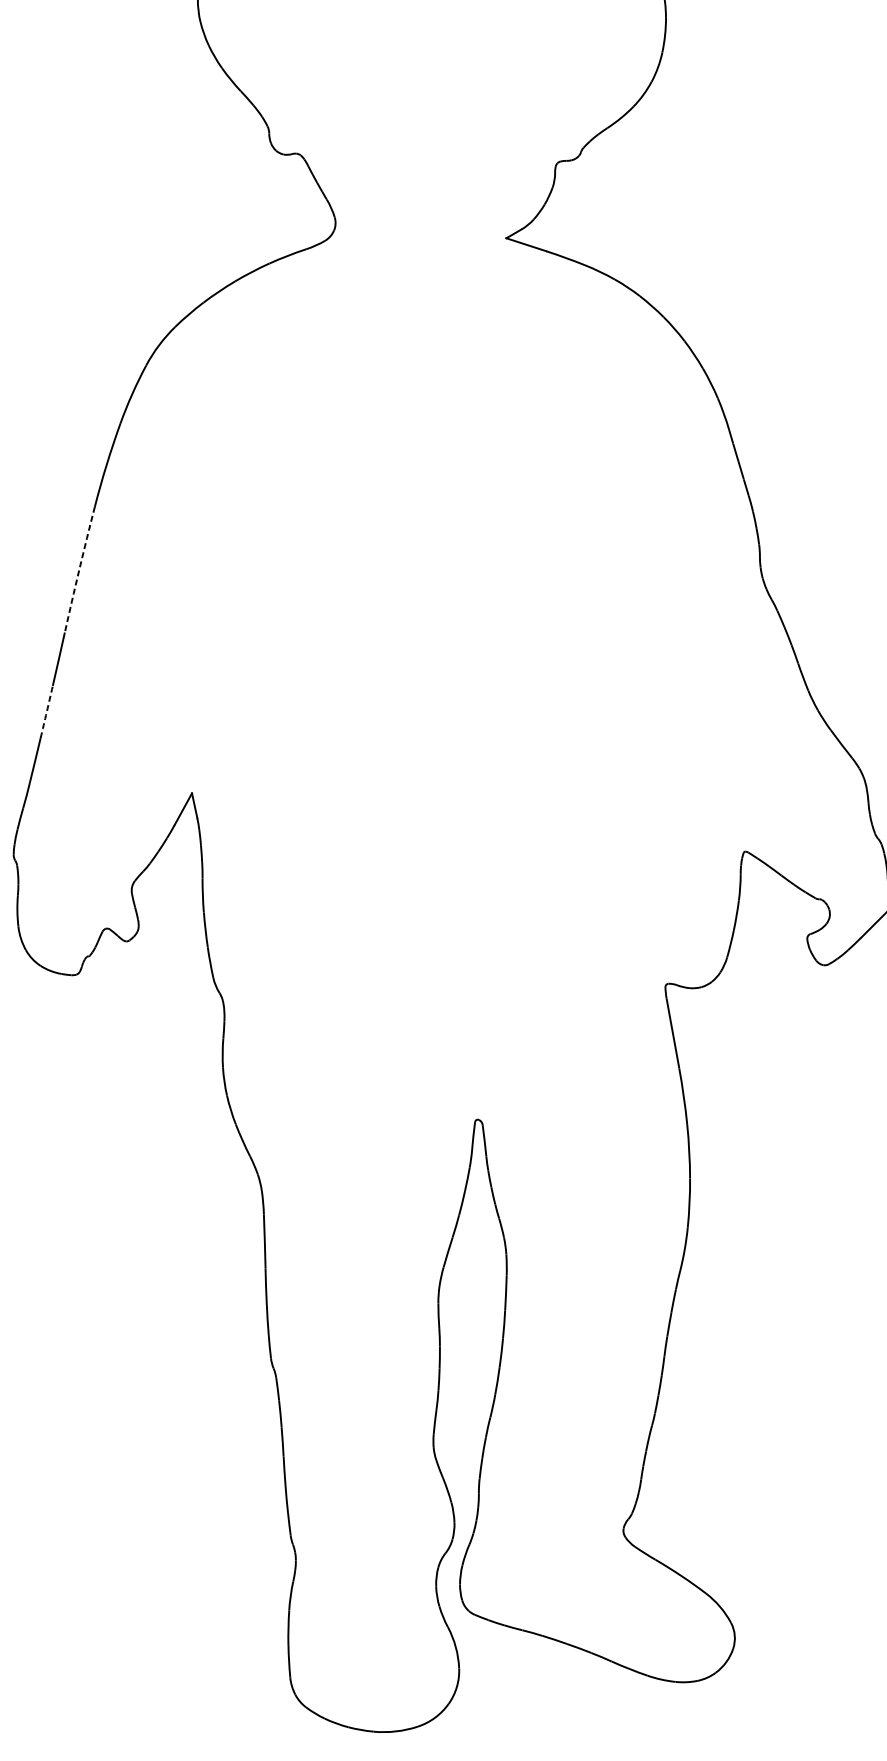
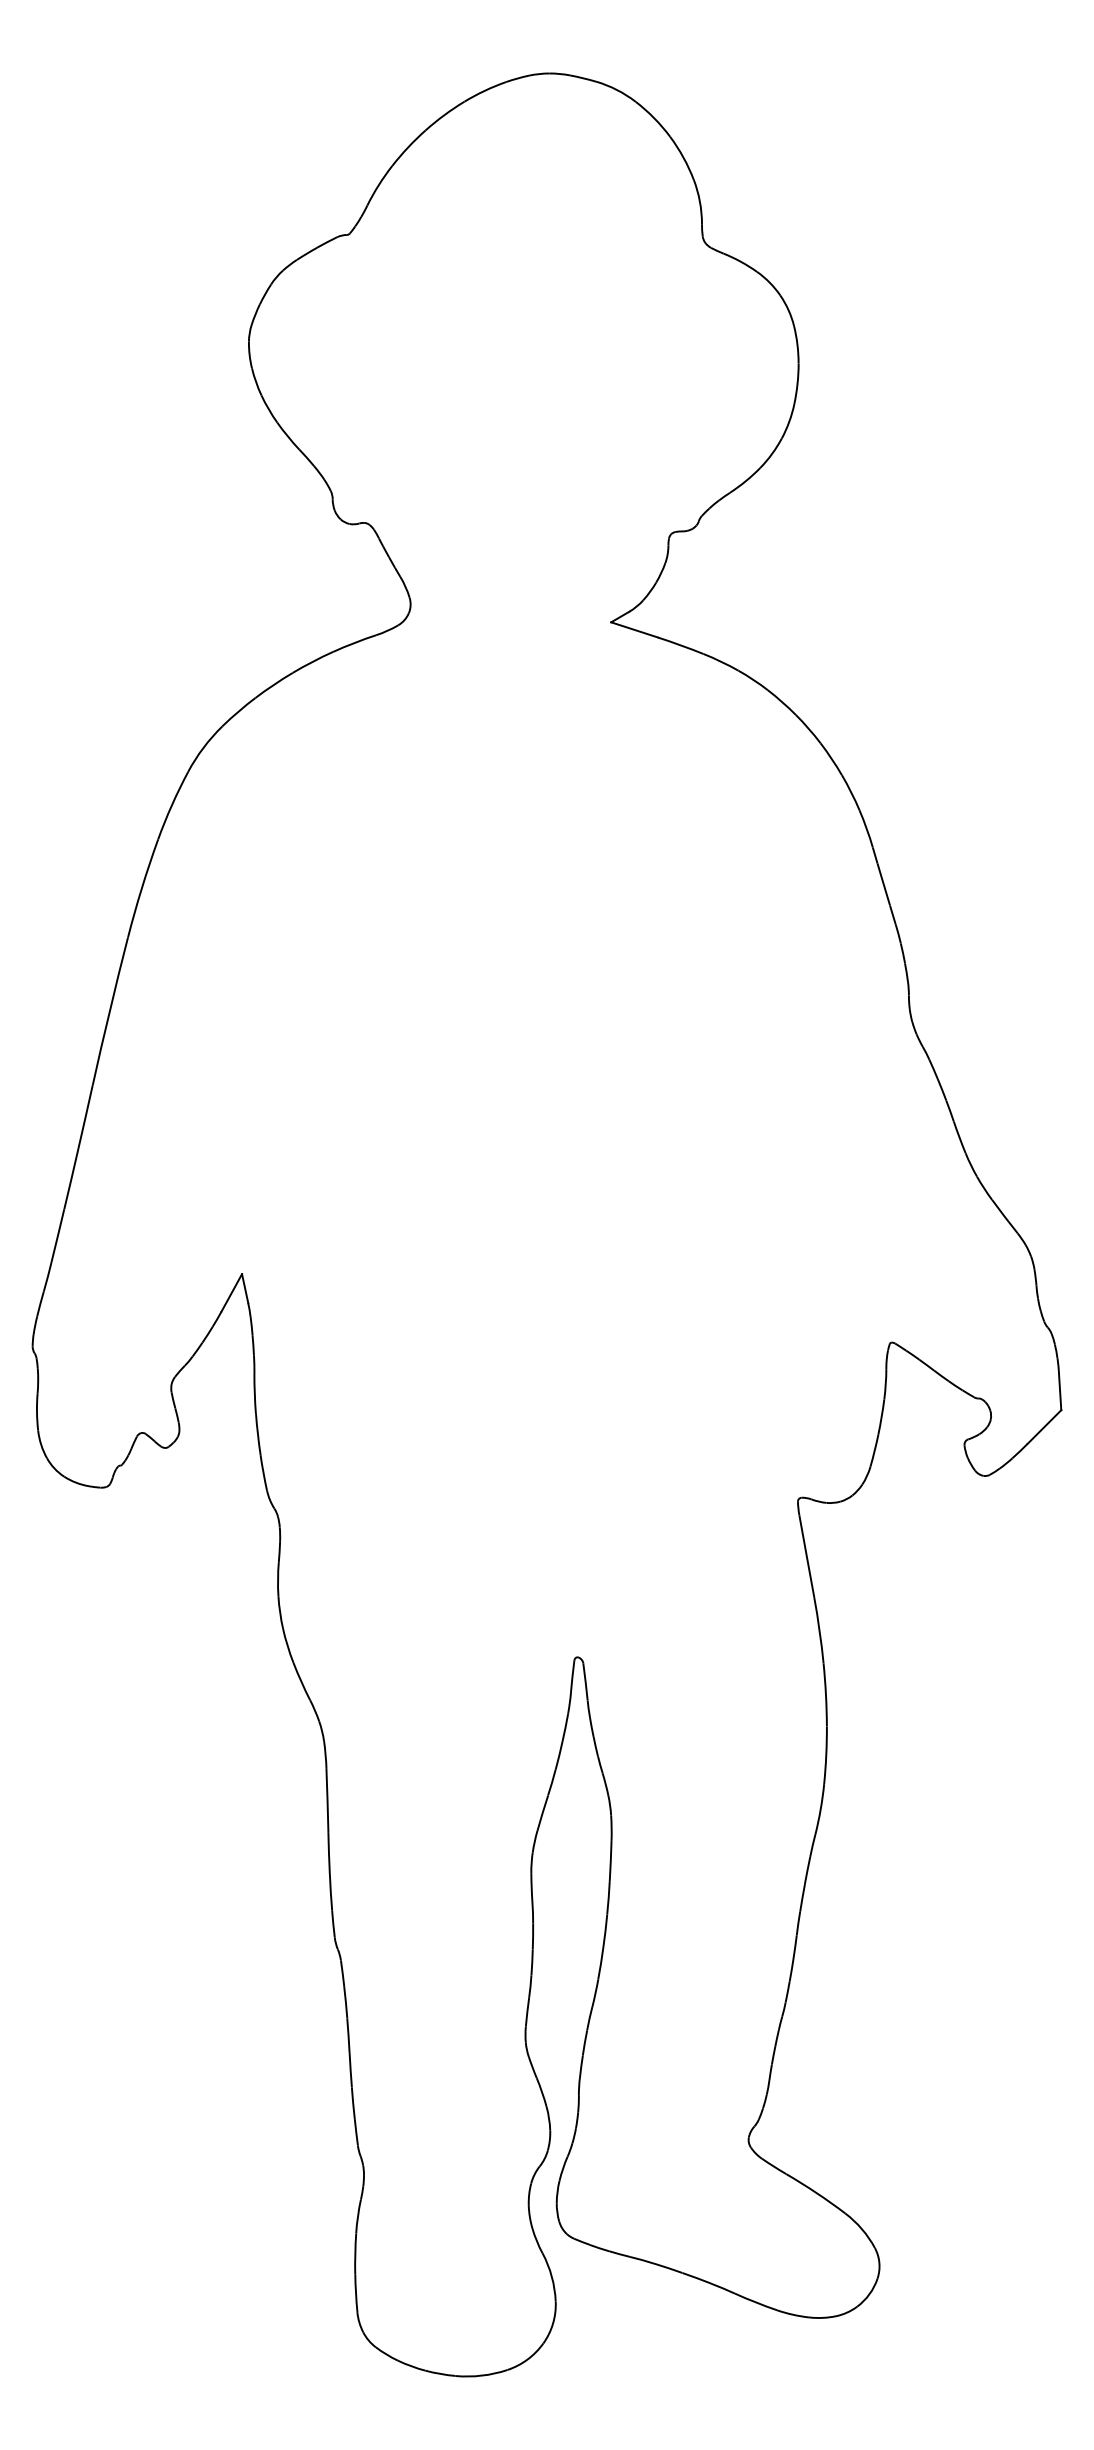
arc: (79, 569) -> (109, 1011), dashed -> solid
arc: (46, 711) -> (71, 1178), dashed -> solid

